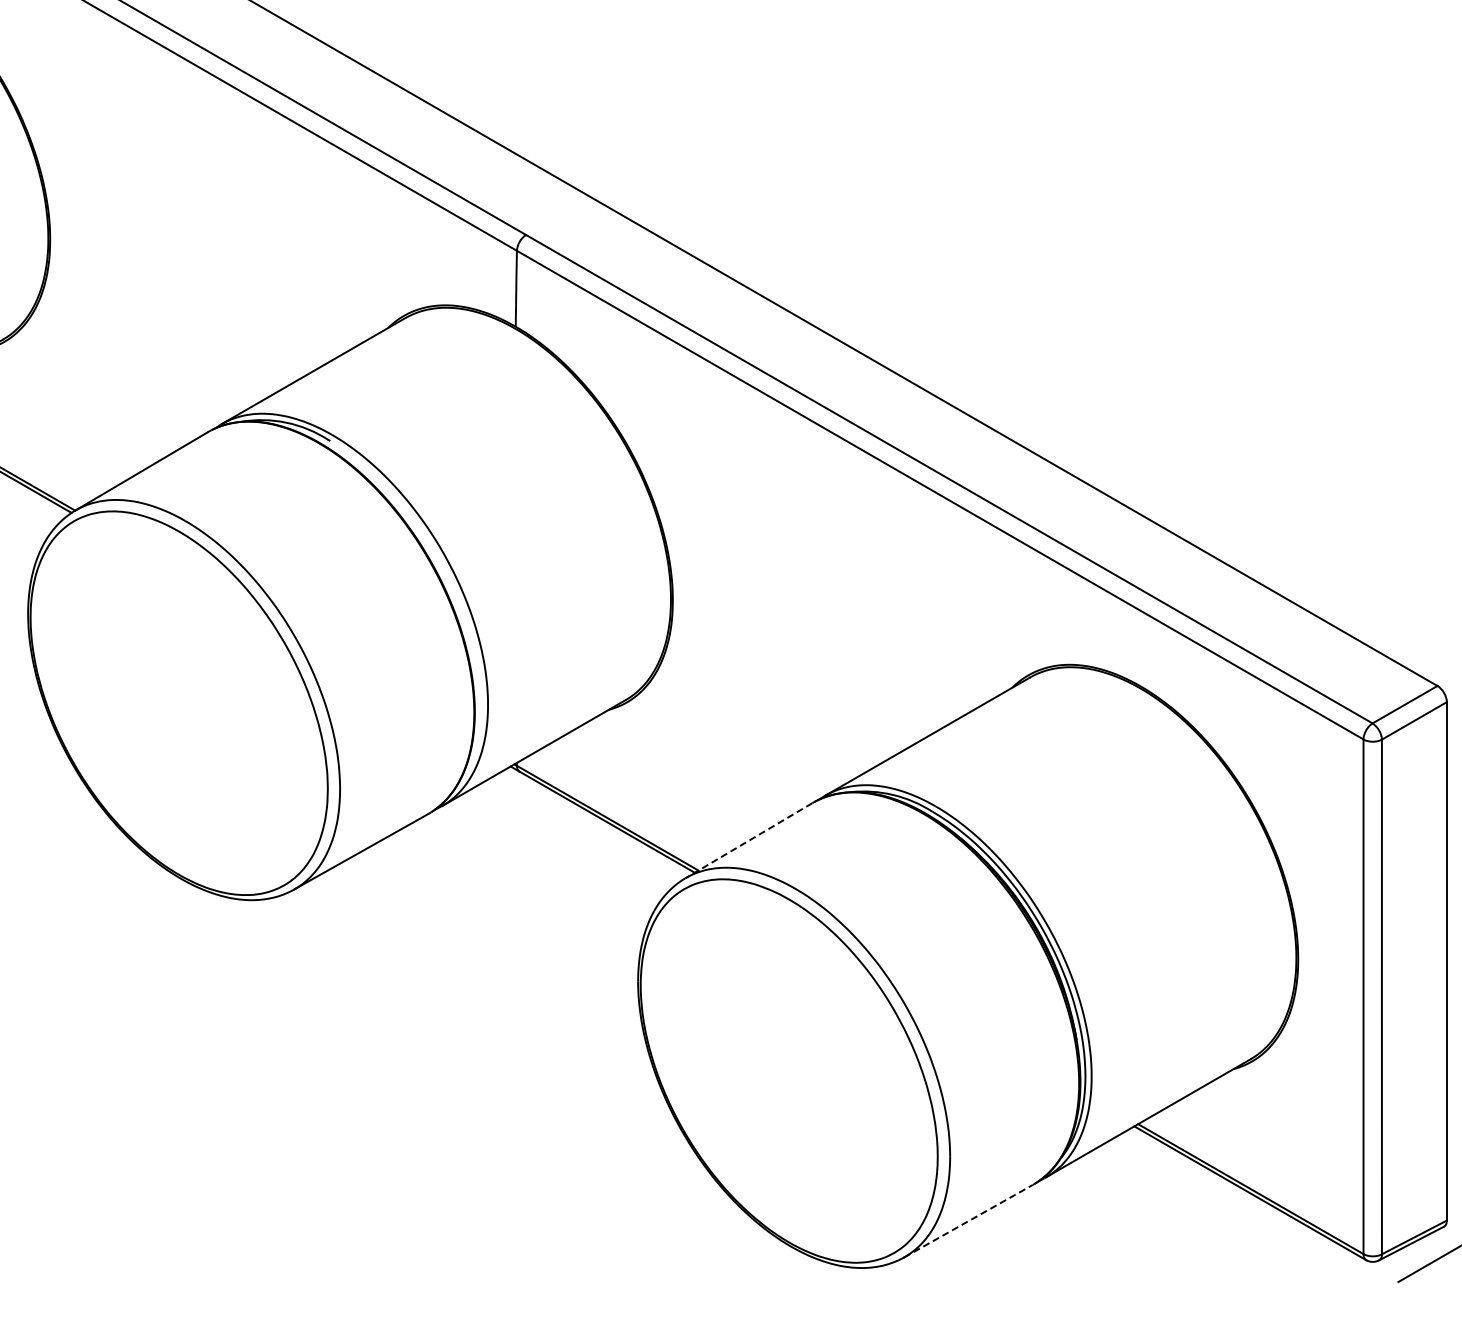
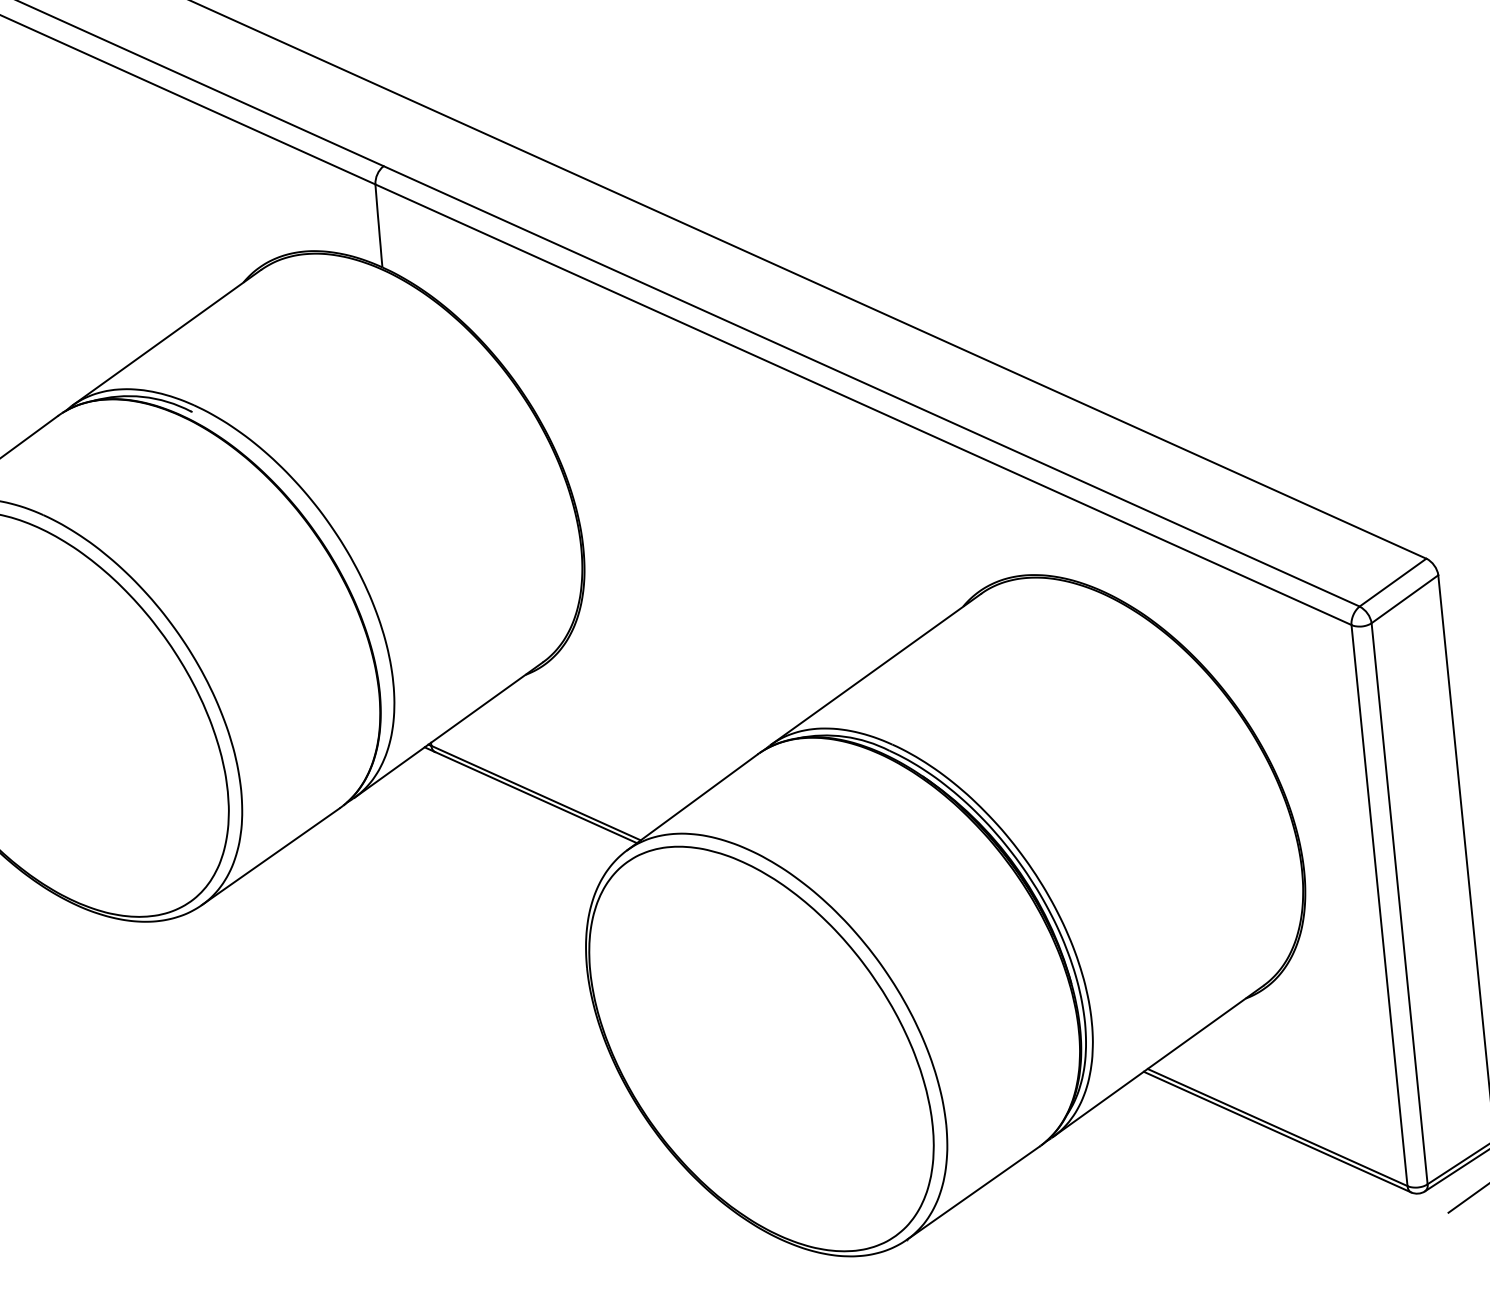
line: (748, 840) -> (692, 802), dashed -> solid
line: (968, 1221) -> (973, 1193), dashed -> solid

